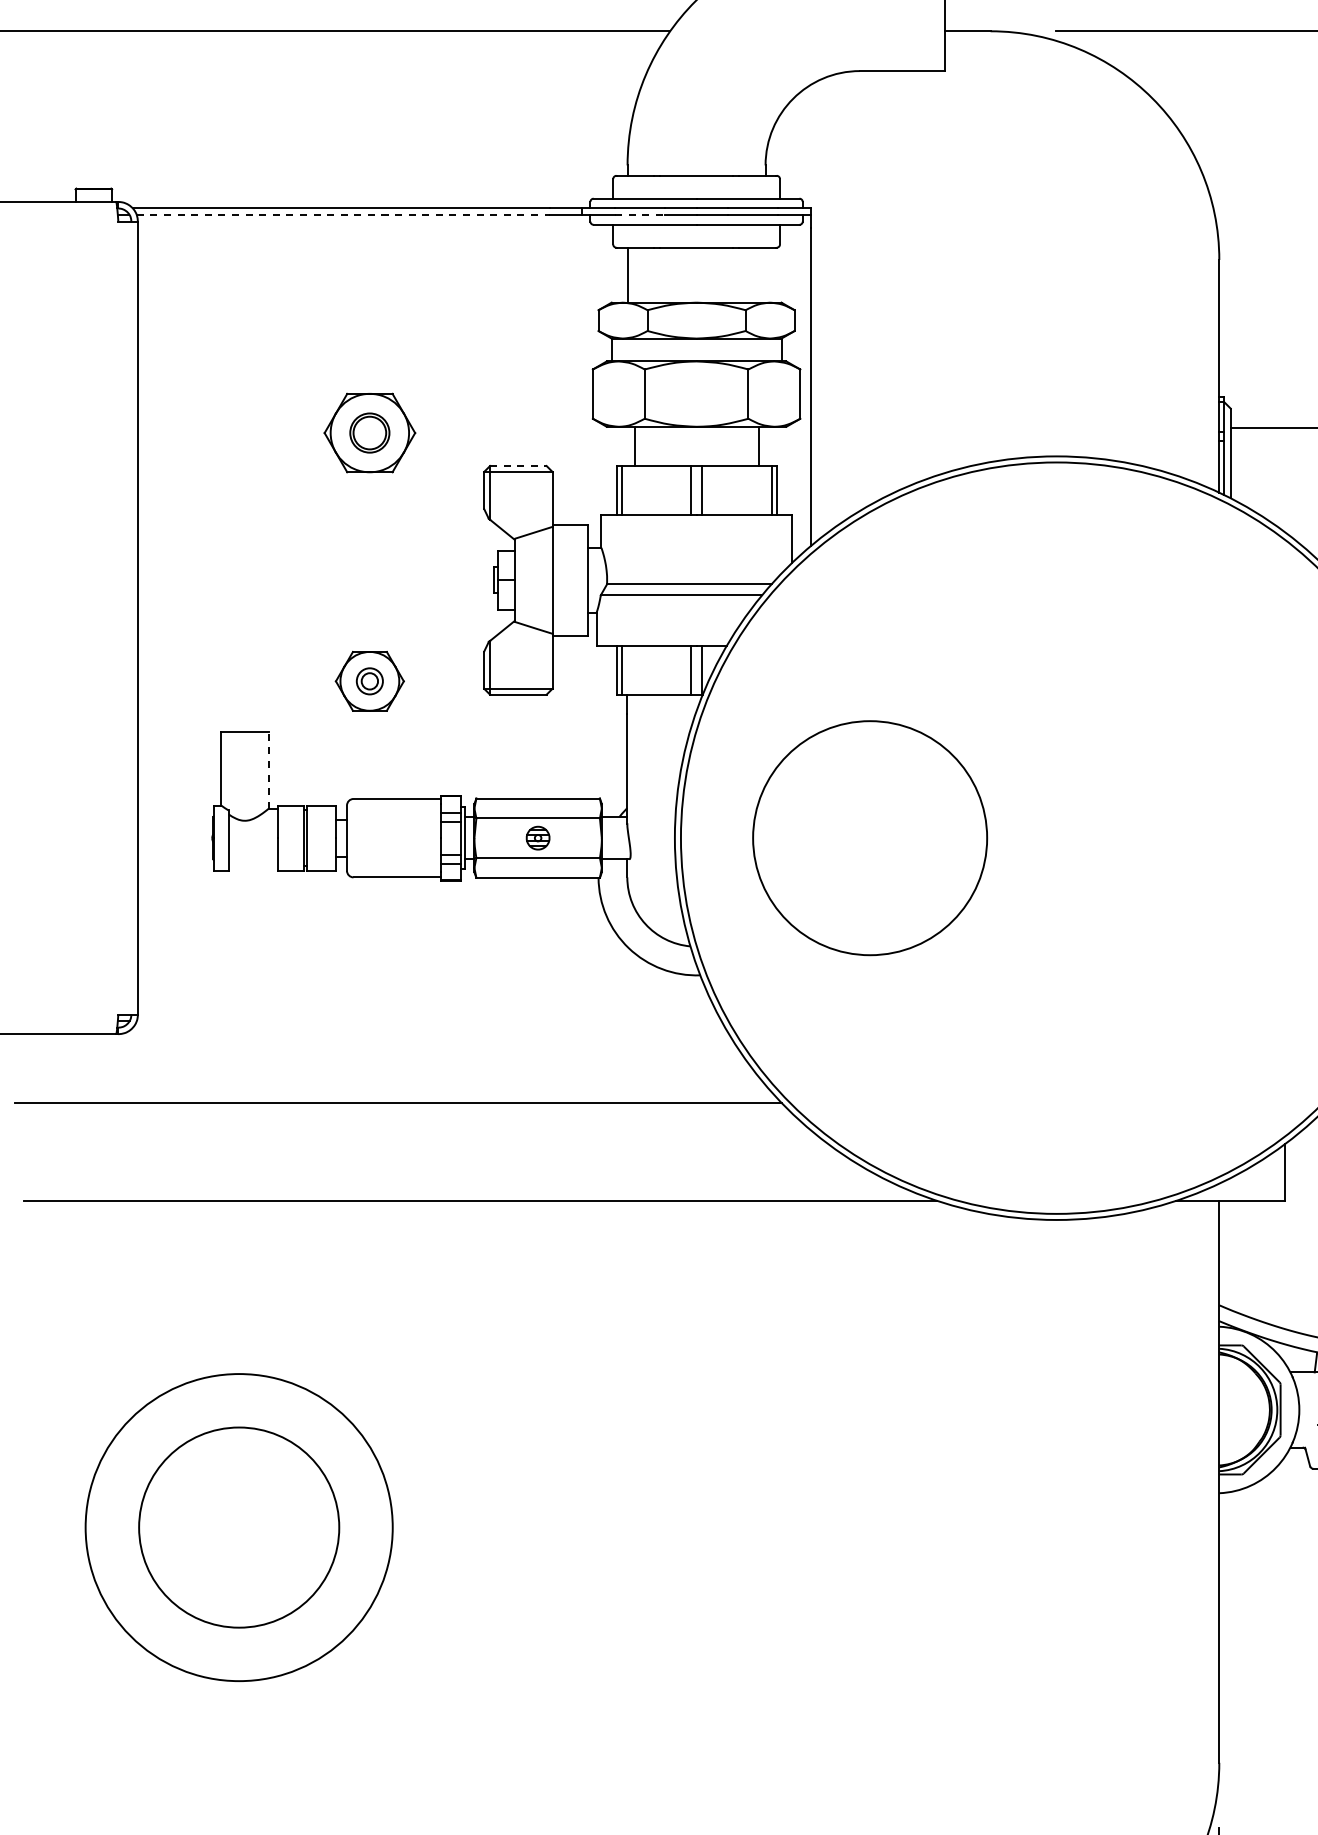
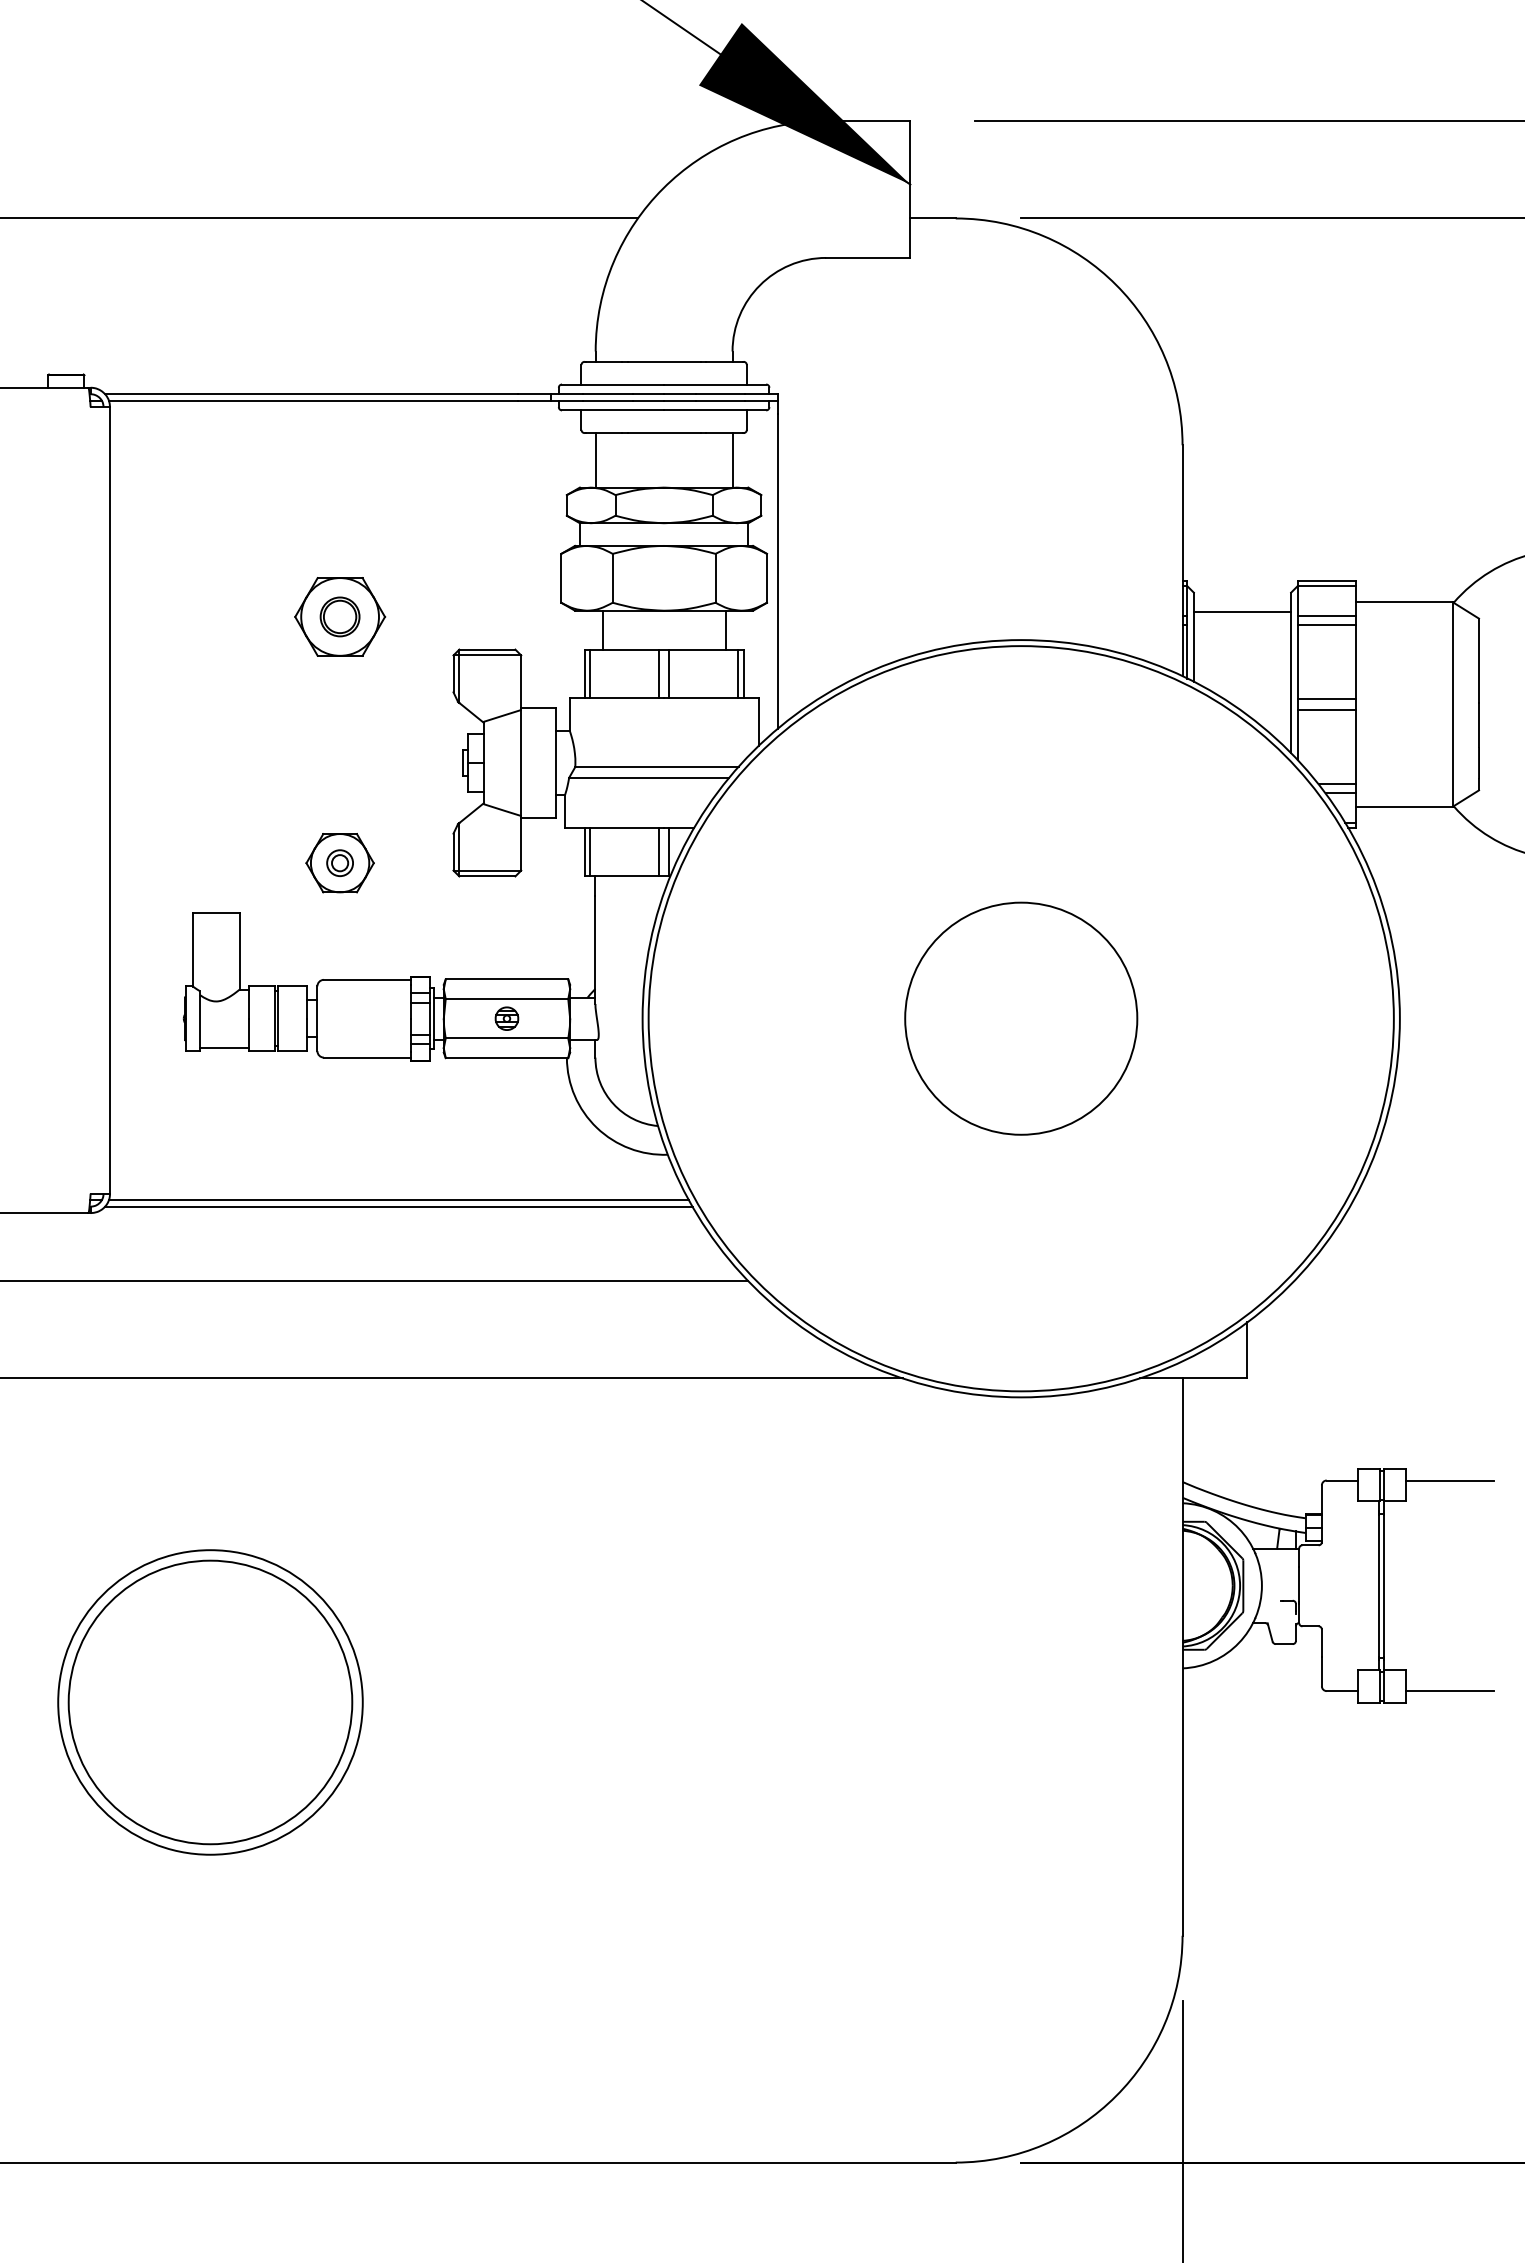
line: (343, 214) -> (313, 400), dashed -> solid
line: (639, 214) -> (607, 400), dashed -> solid
line: (765, 275) -> (732, 460), added
line: (518, 465) -> (487, 649), dashed -> solid
line: (268, 770) -> (239, 951), dashed -> solid
circle: (870, 837) -> (1021, 1018), moved
line: (253, 867) -> (224, 1047), added
line: (428, 1021) -> (398, 1200), added
line: (428, 1027) -> (398, 1206), added
circle: (239, 1527) -> (210, 1702), size x1.43

